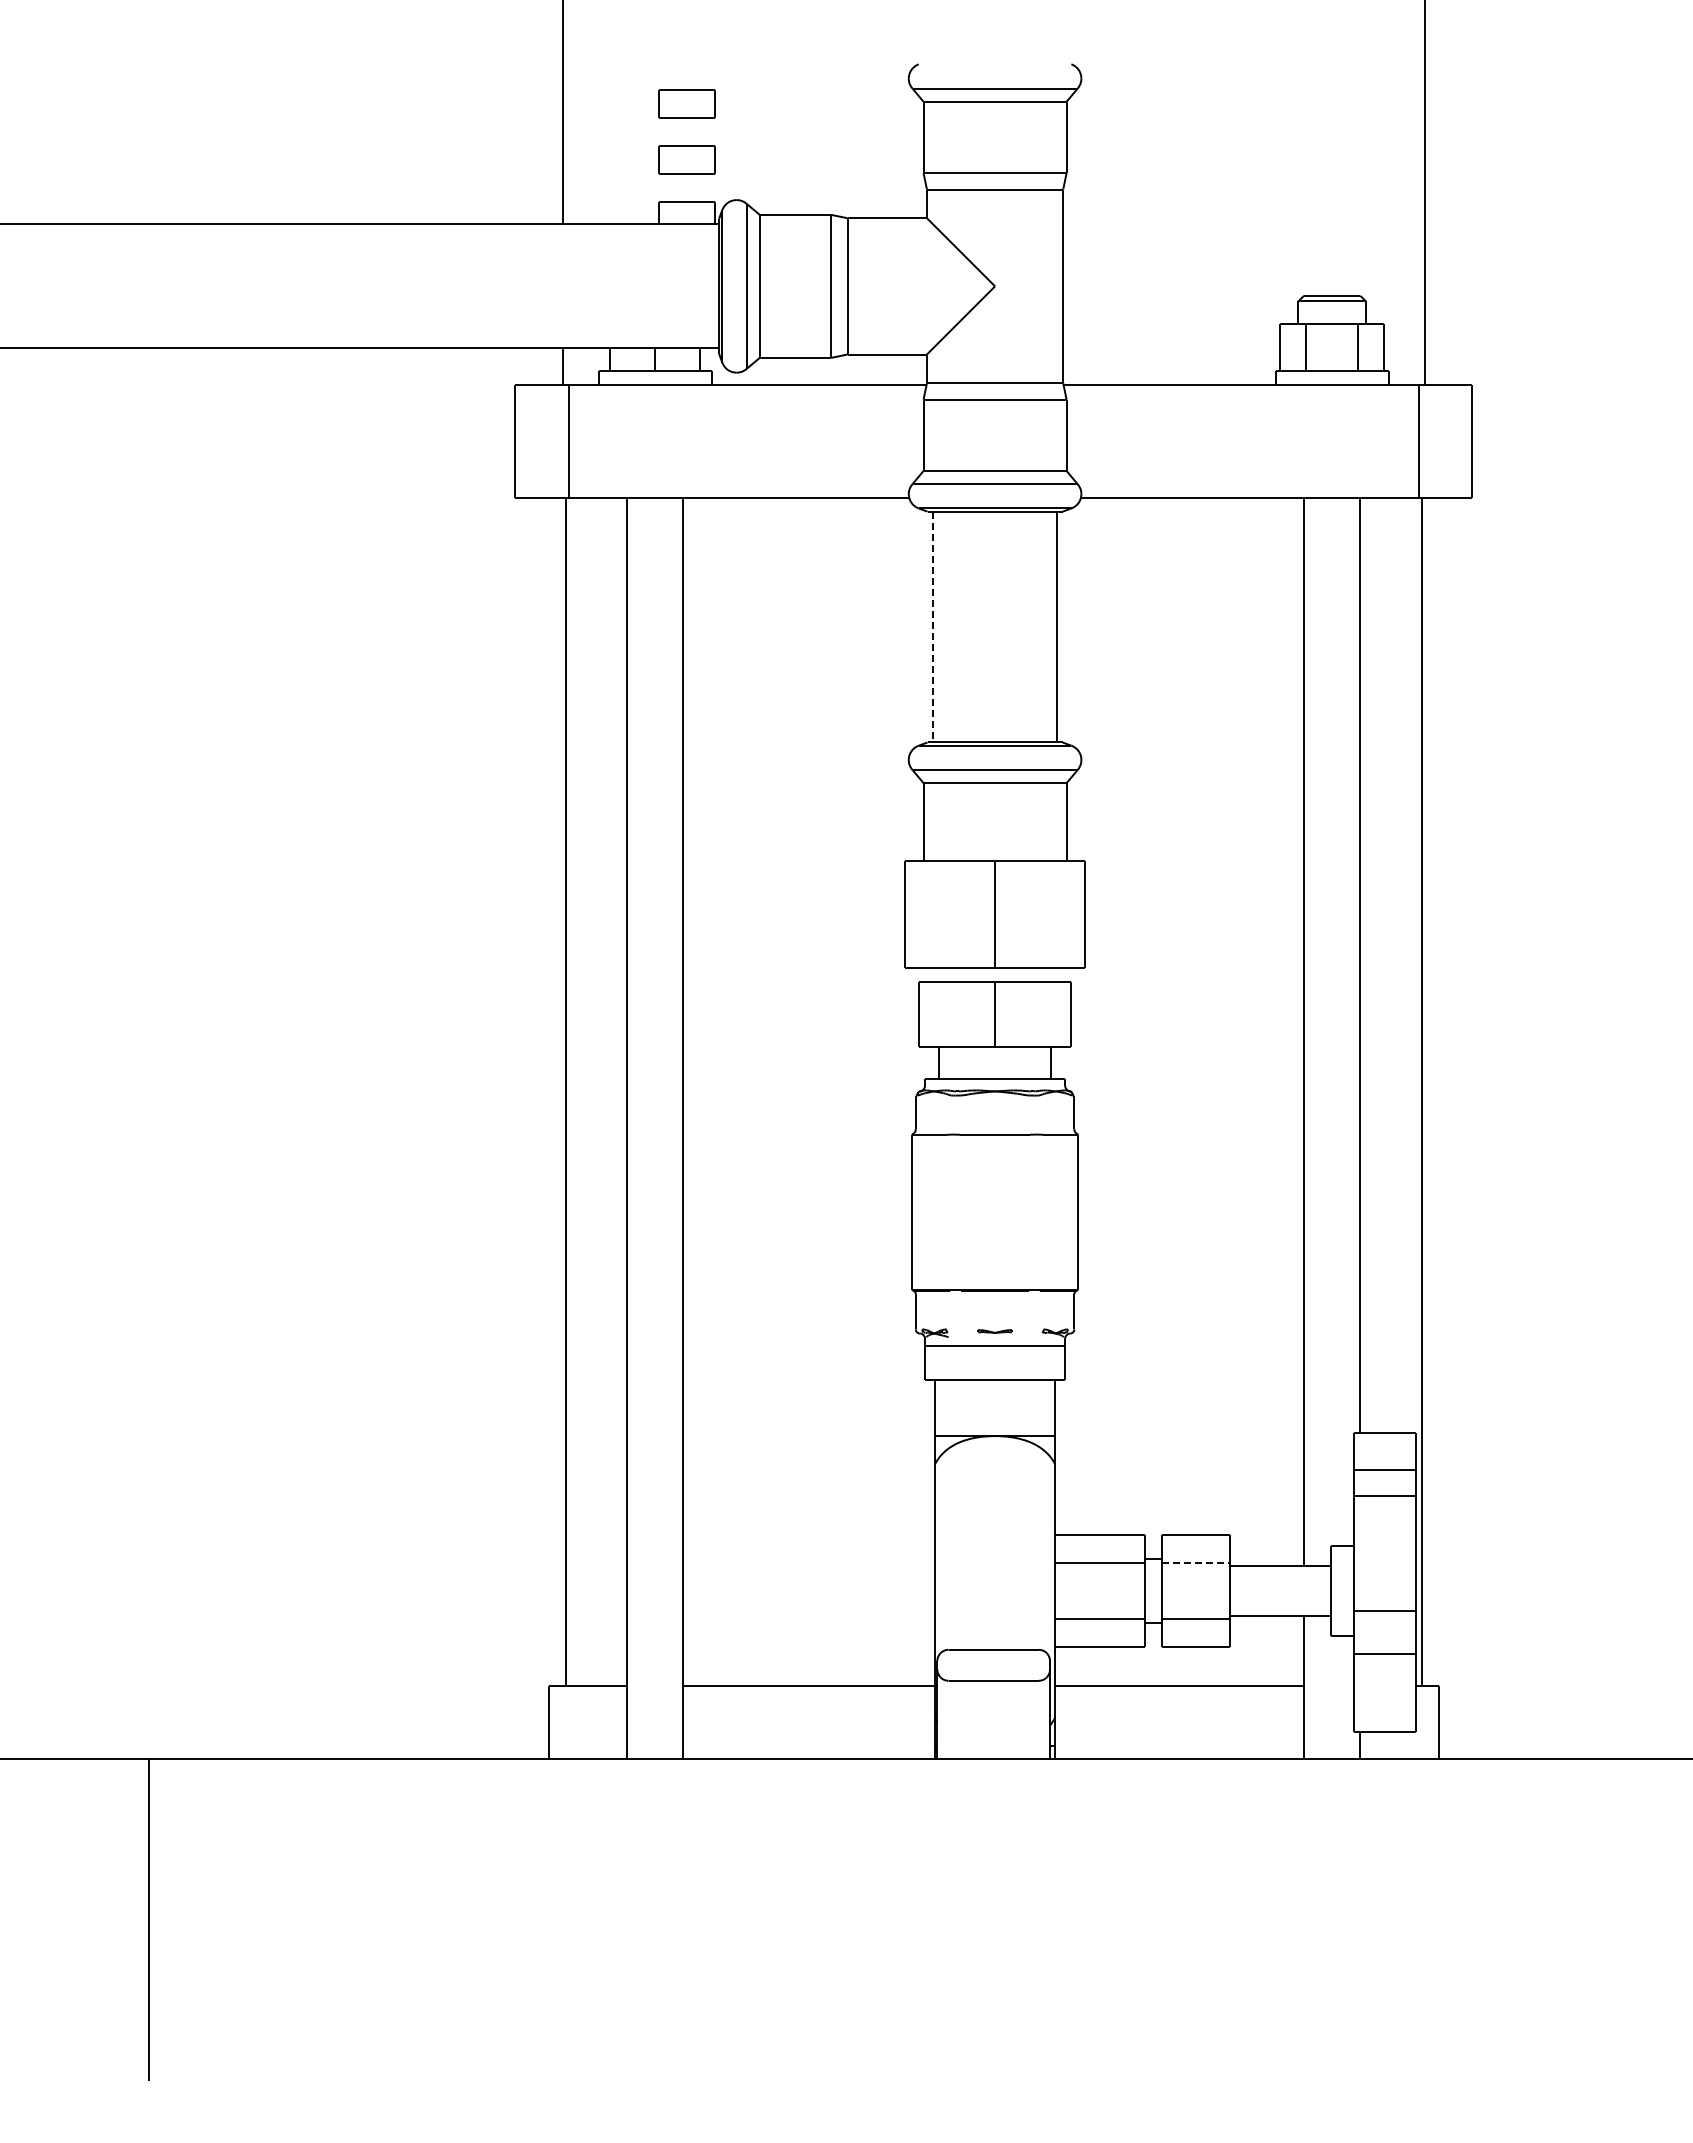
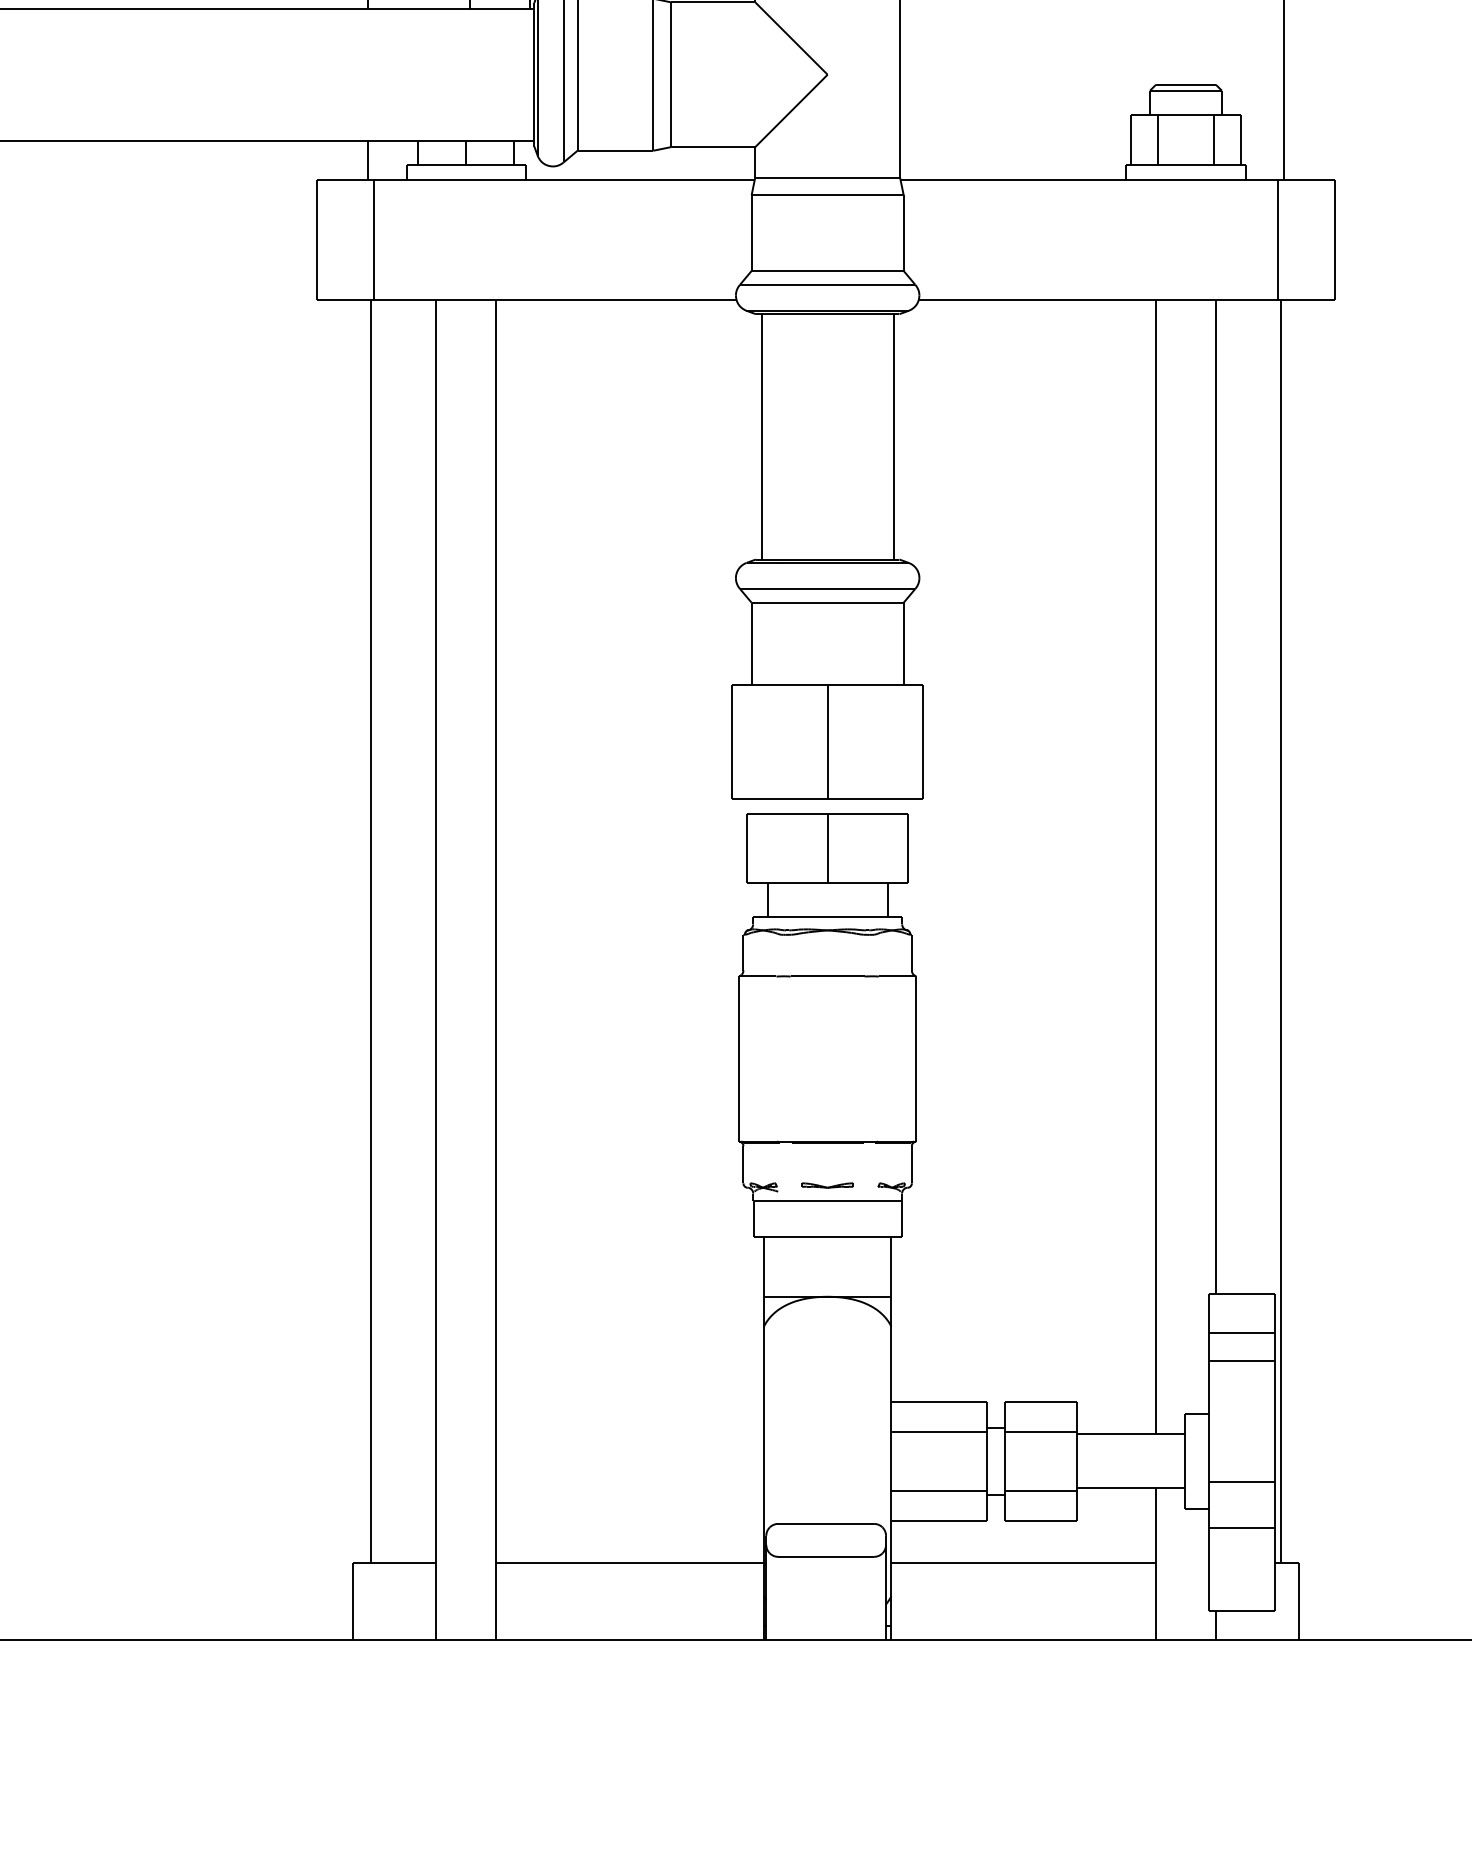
line: (933, 627) -> (762, 437), dashed -> solid
part: (994, 1331) -> (827, 1185), size x1.43
line: (1195, 1562) -> (1040, 1431), dashed -> solid

